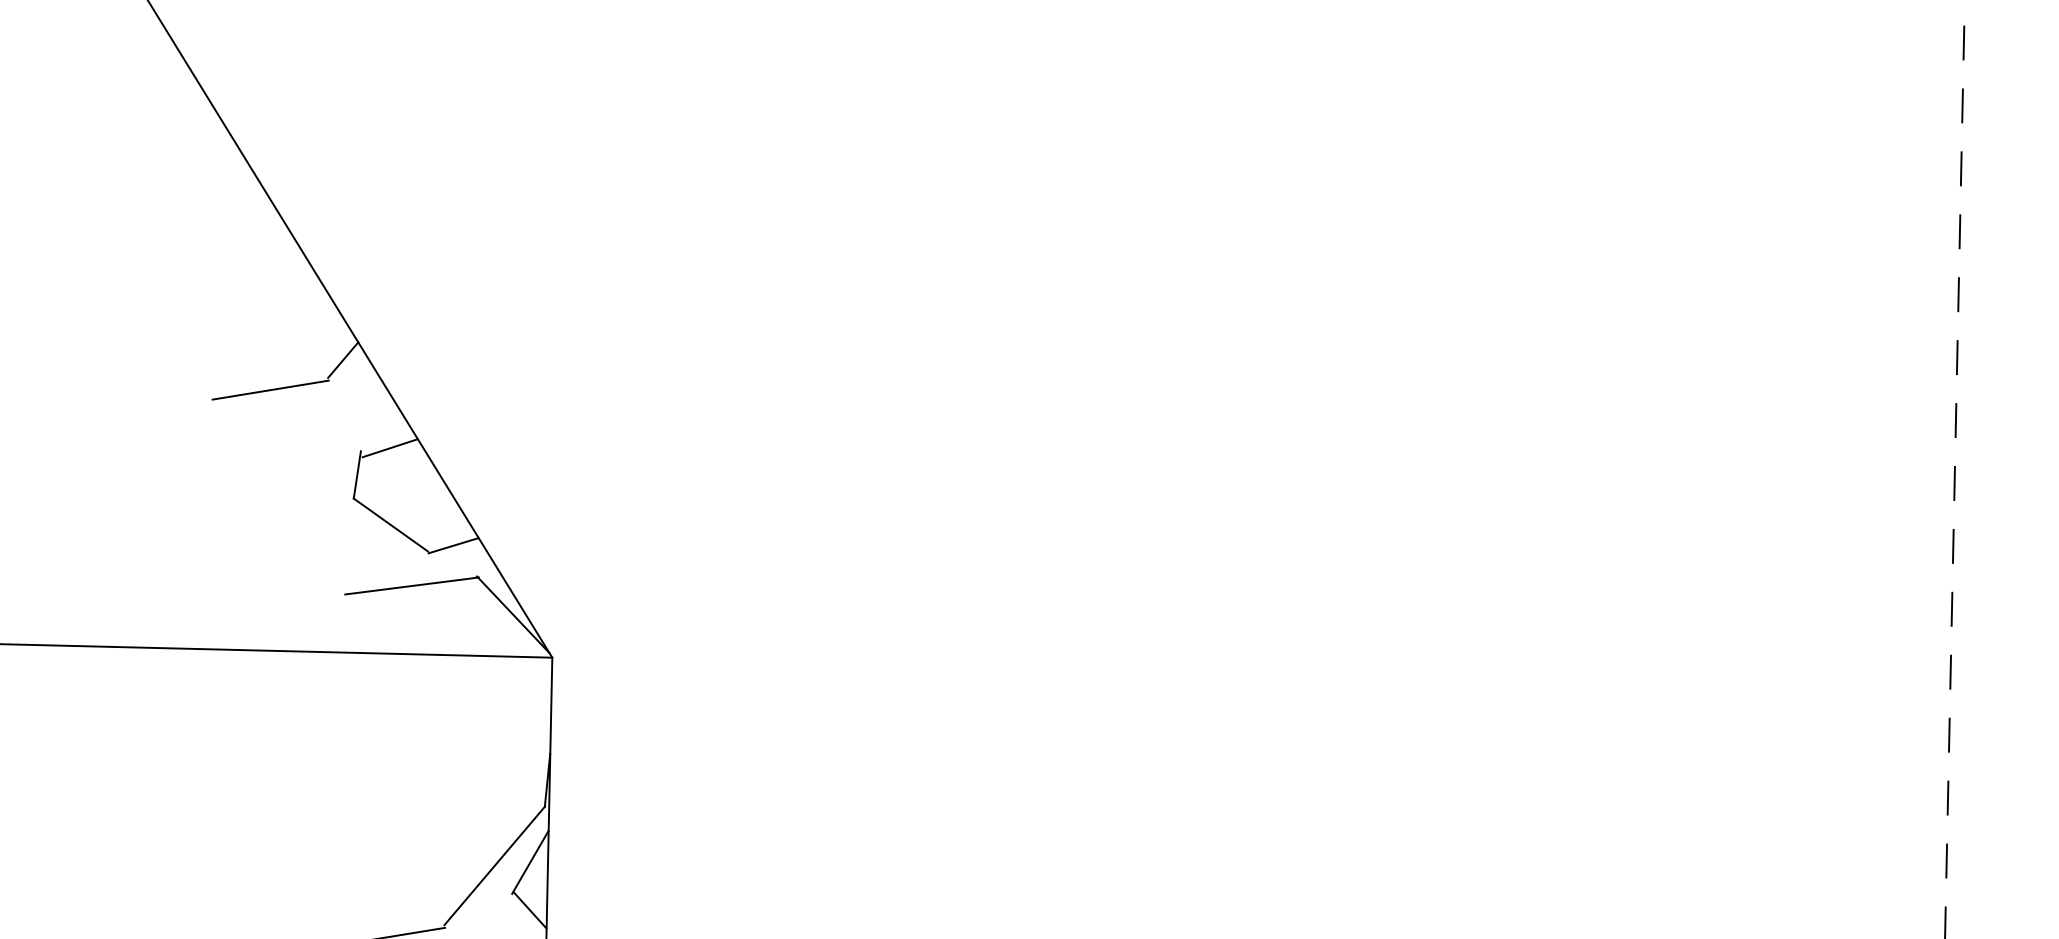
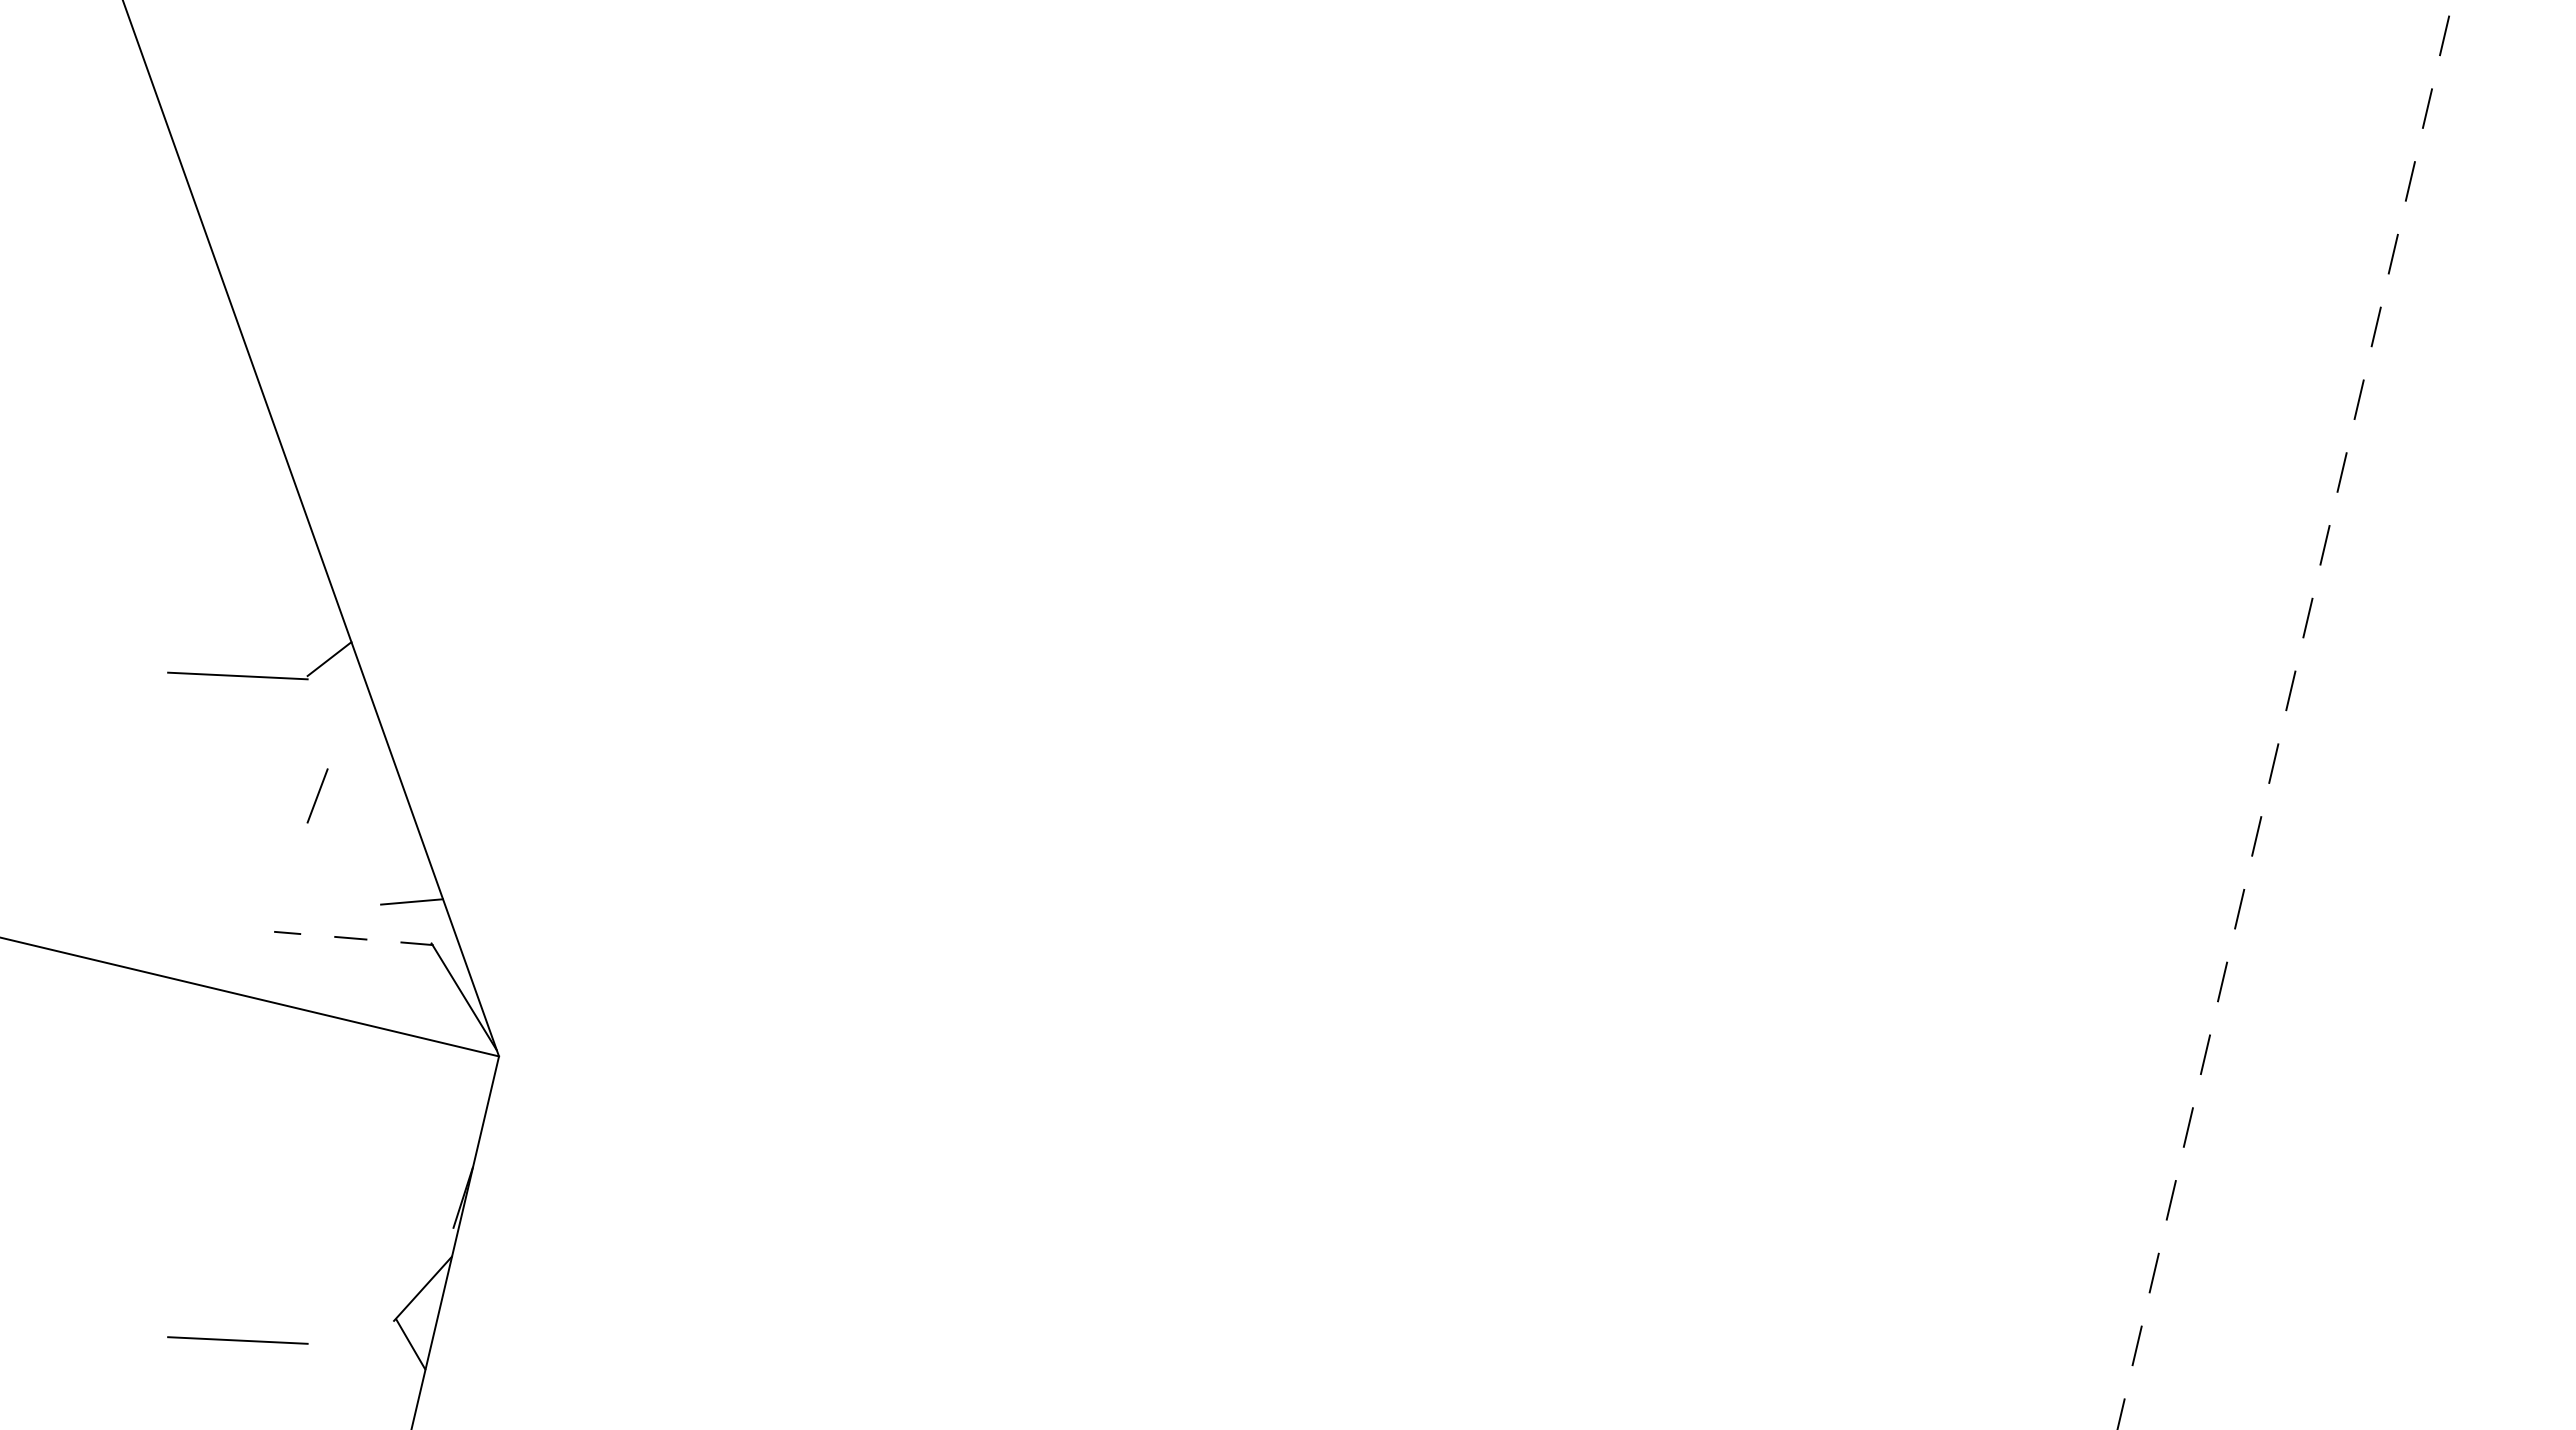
line: (390, 447) -> (362, 772), removed
line: (390, 525) -> (343, 862), removed
line: (411, 586) -> (353, 938), solid -> dashed
line: (494, 865) -> (380, 1283), removed

